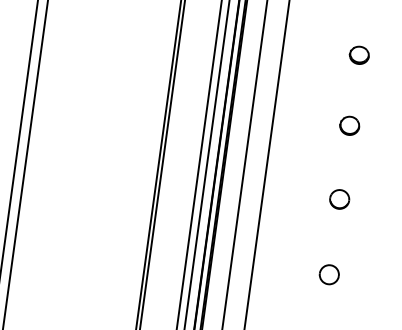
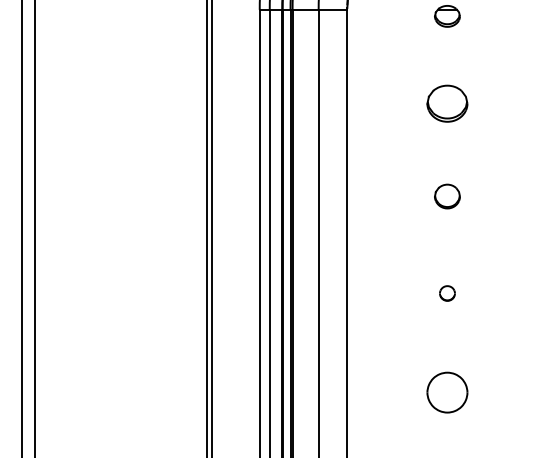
part: (359, 55) -> (447, 103), size x1.6
part: (339, 199) -> (447, 293), size x0.6
part: (329, 274) -> (447, 392), size x1.6

